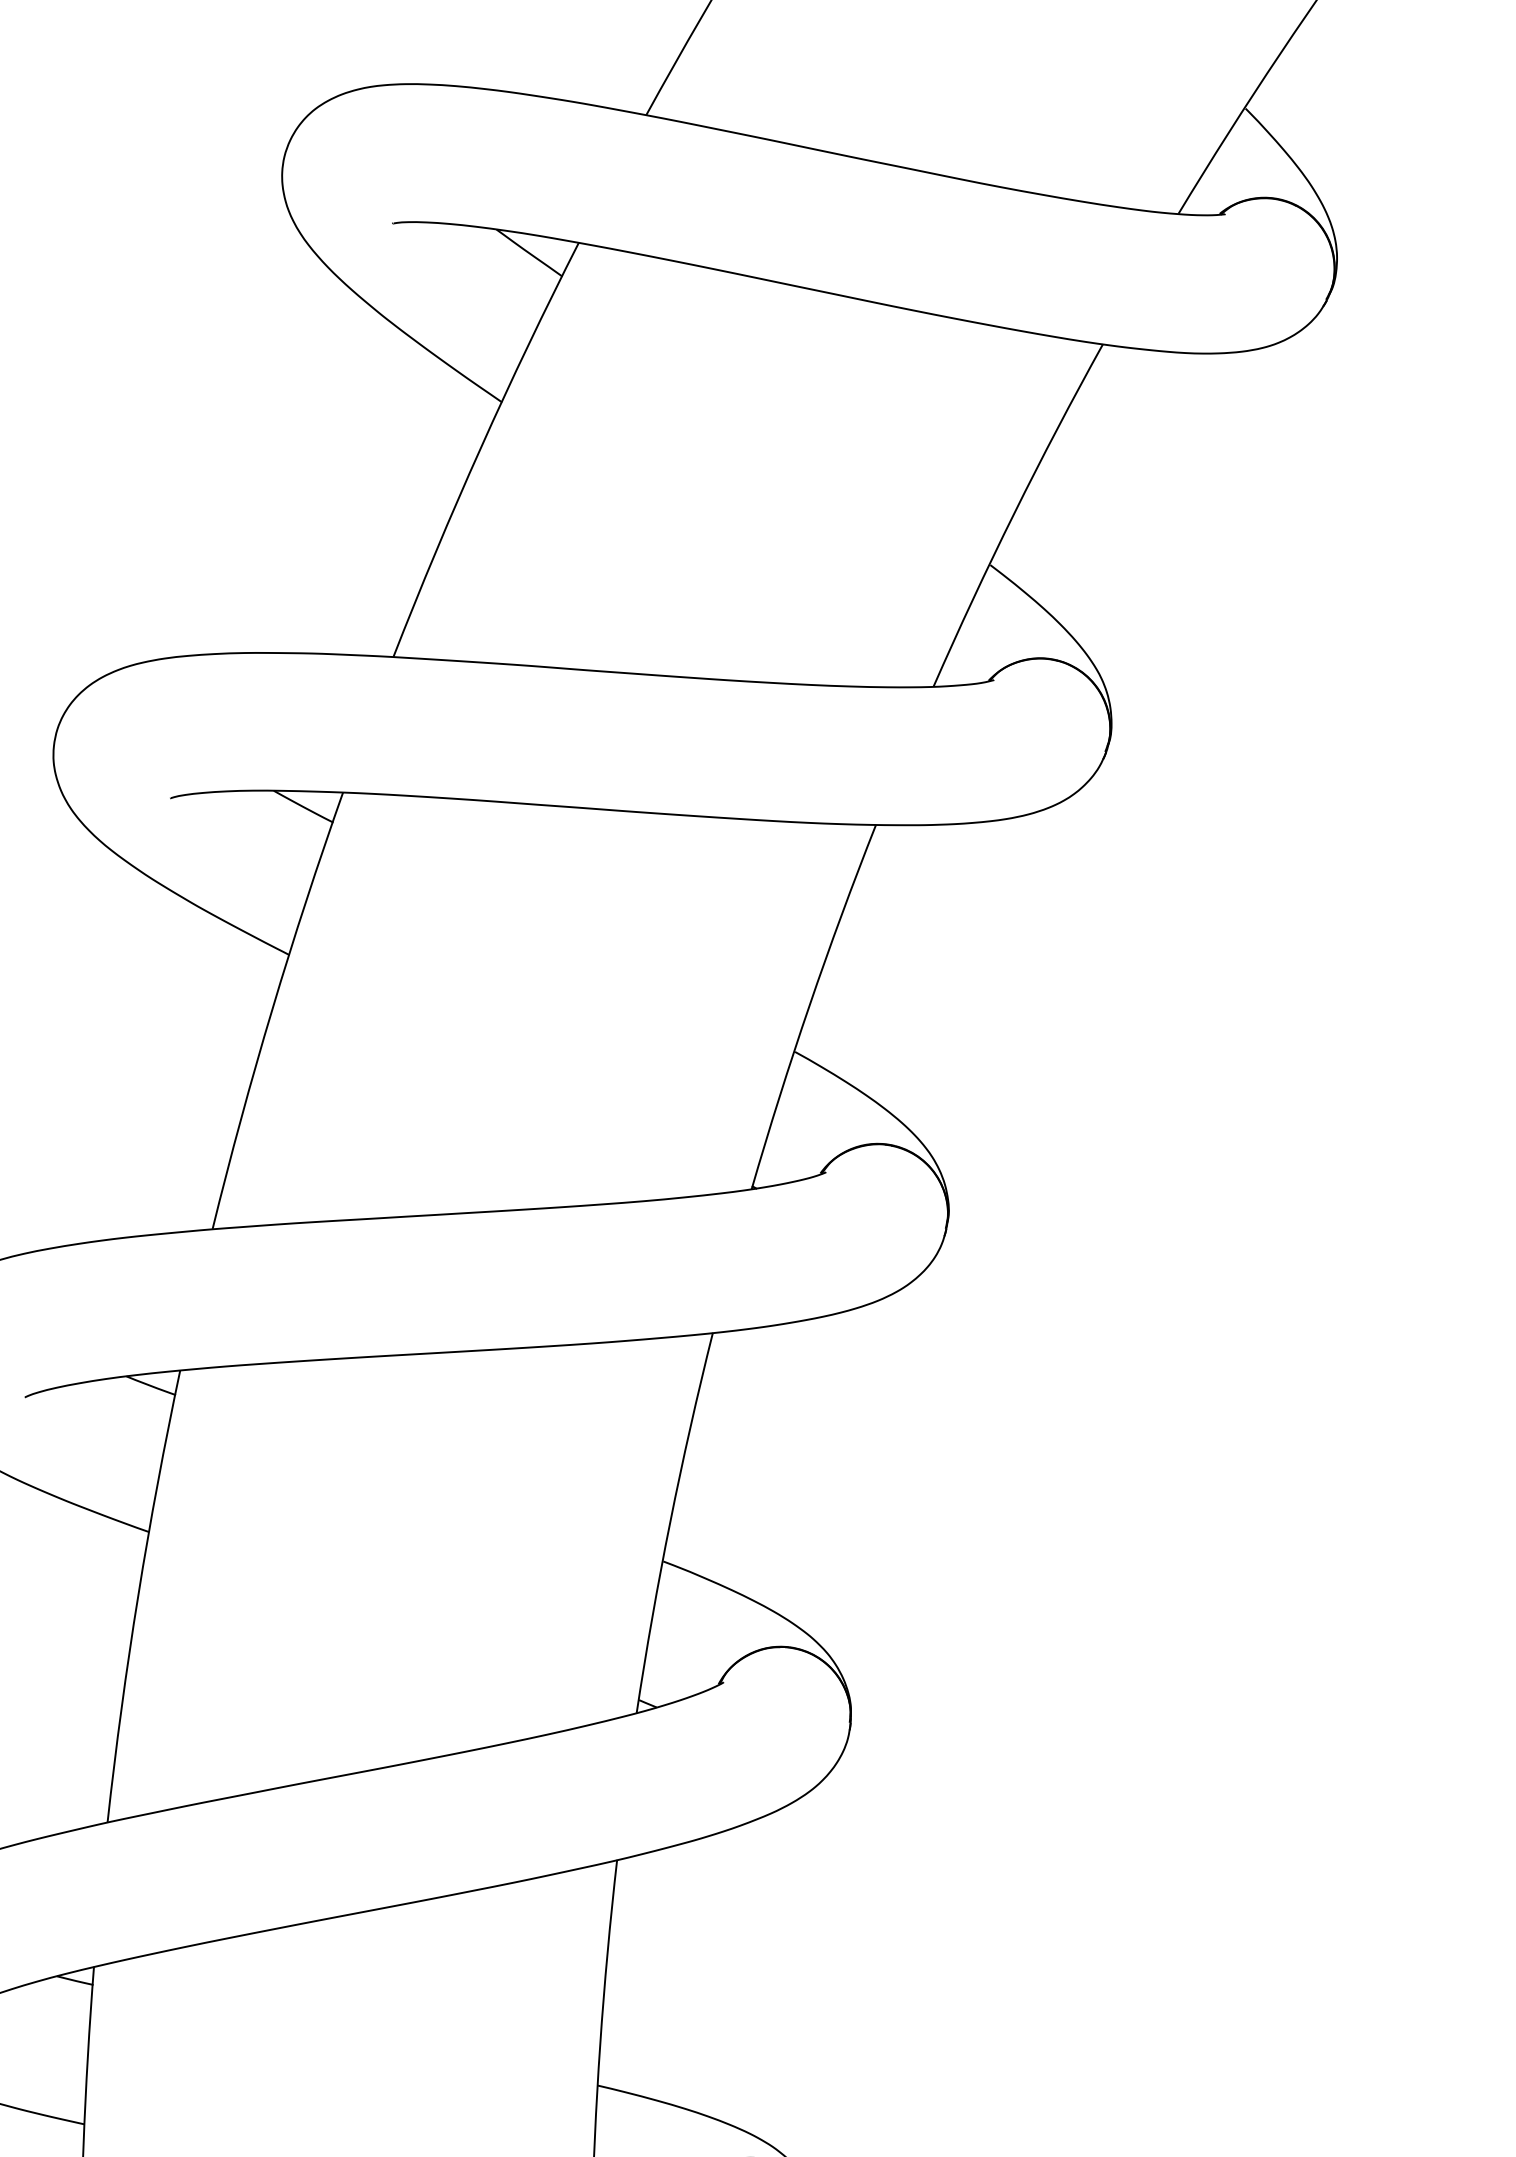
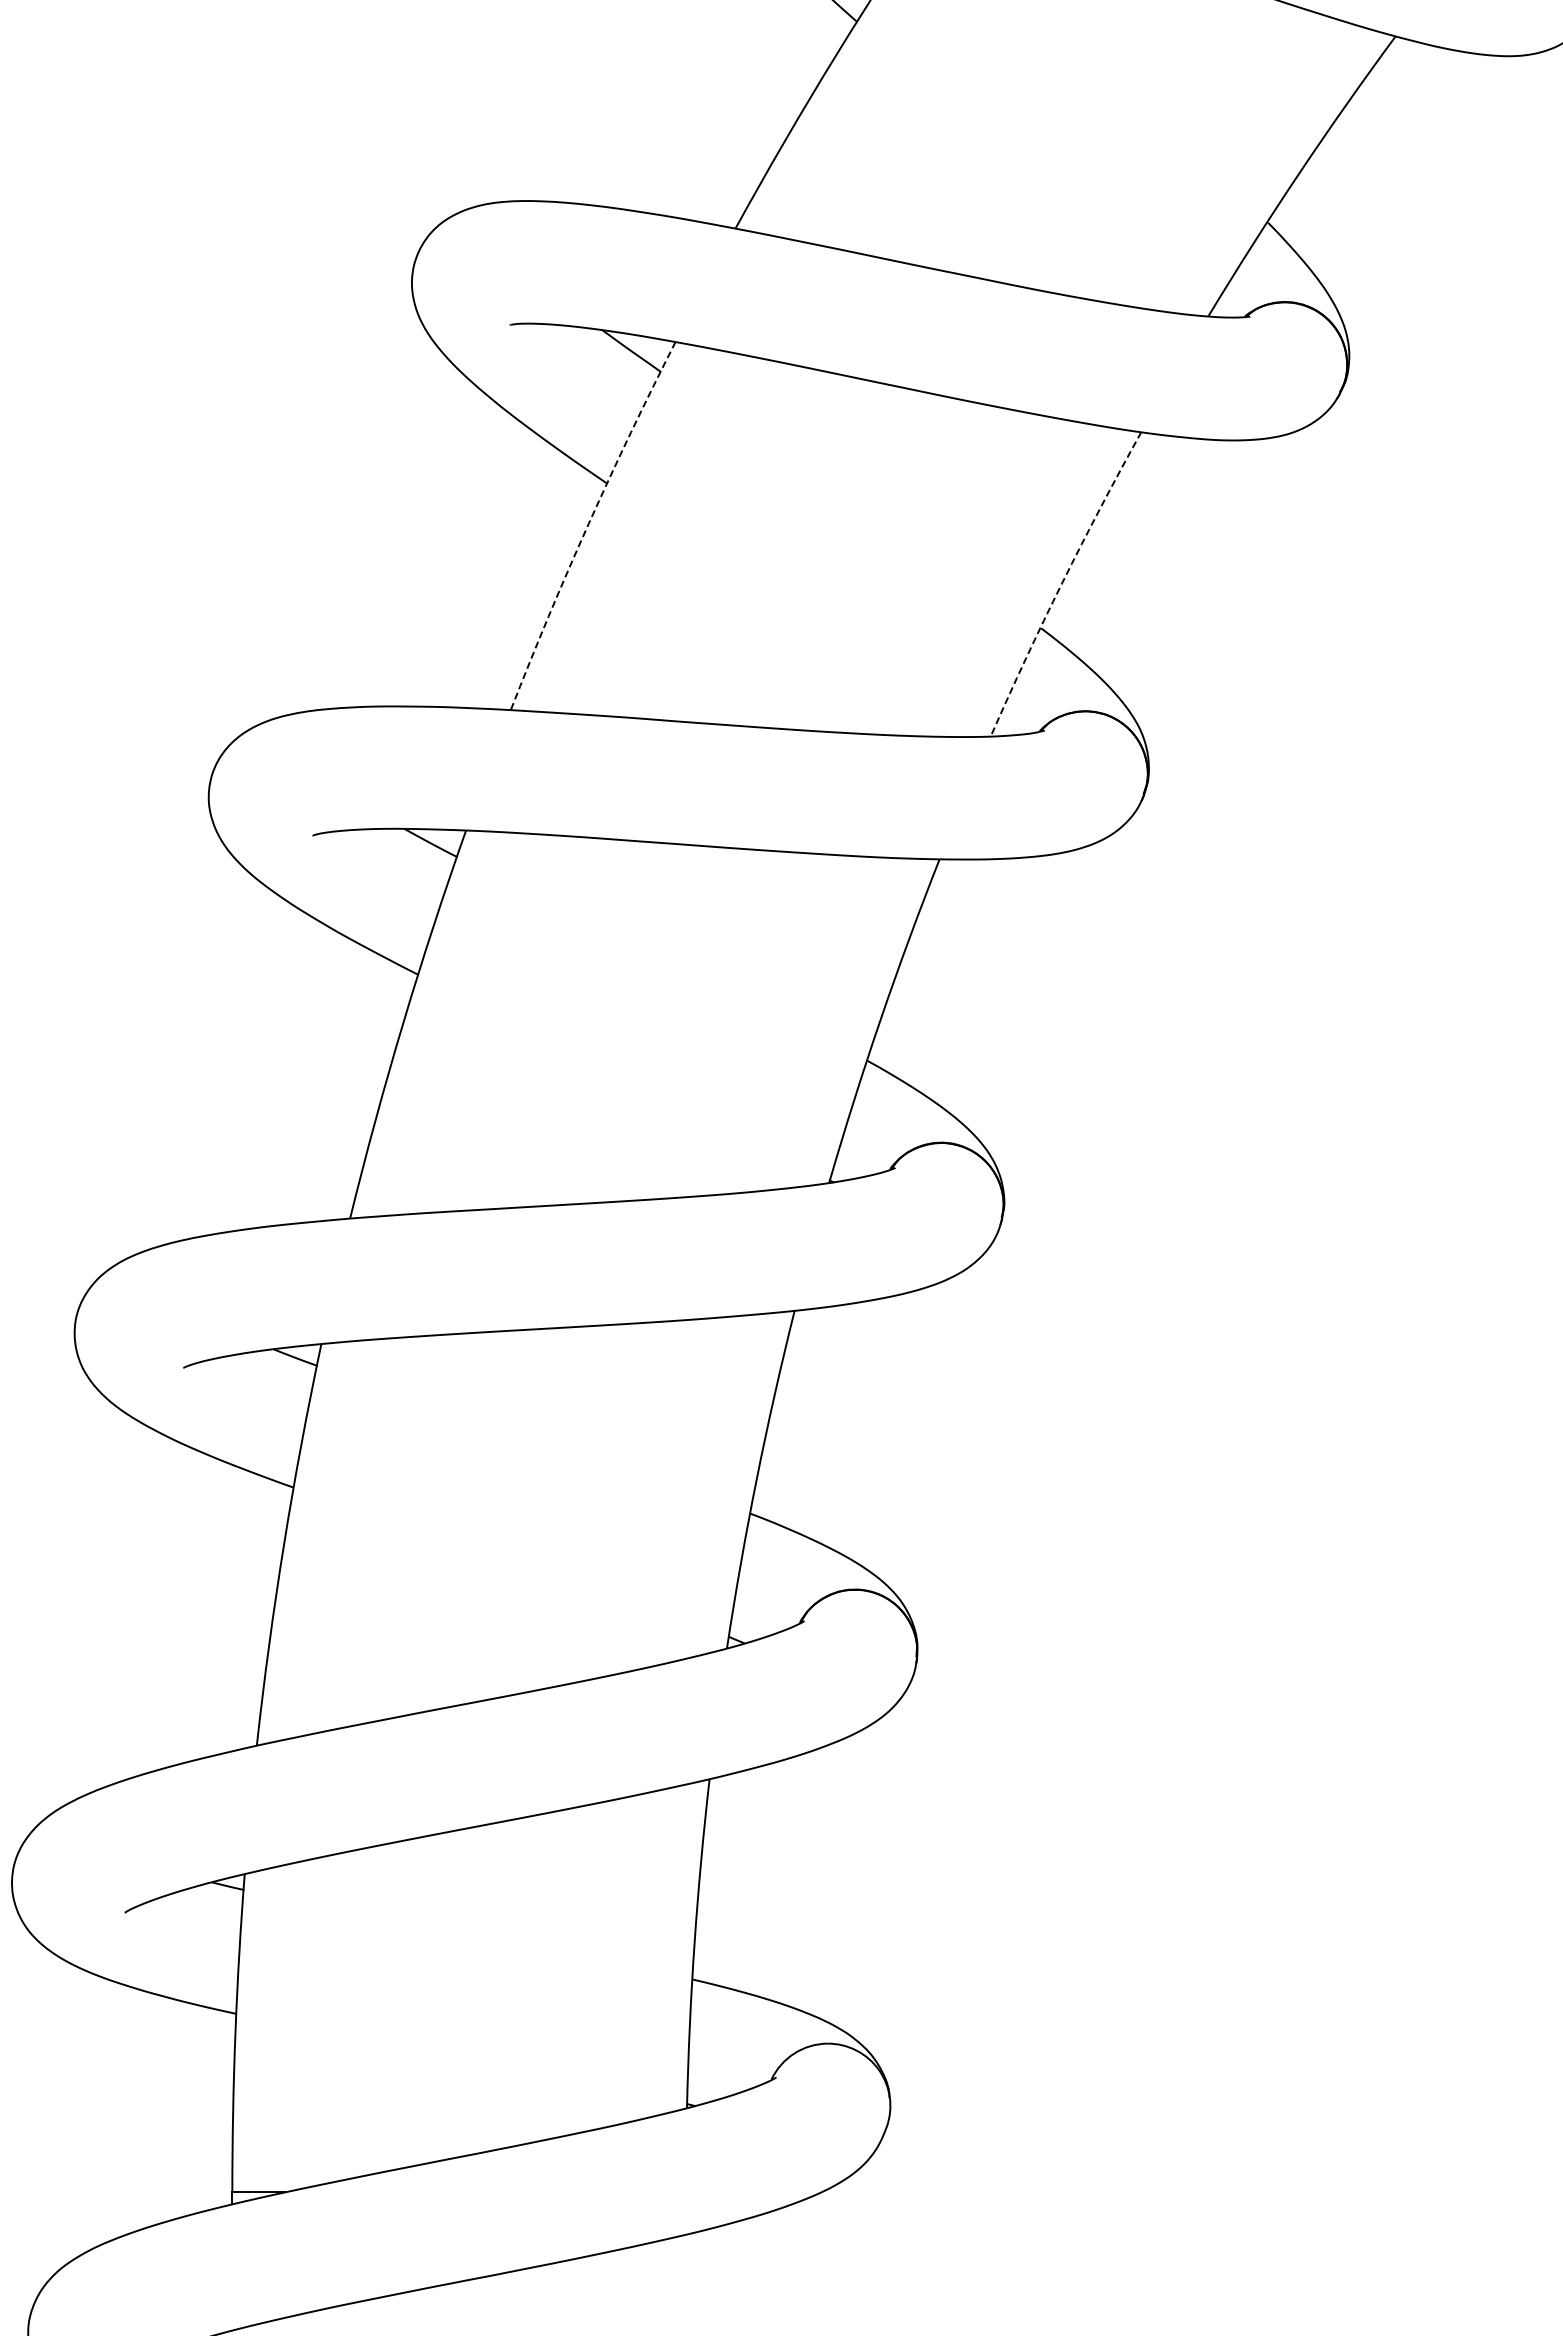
arc: (480, 447) -> (588, 523), solid -> dashed
arc: (1014, 513) -> (1062, 582), solid -> dashed

